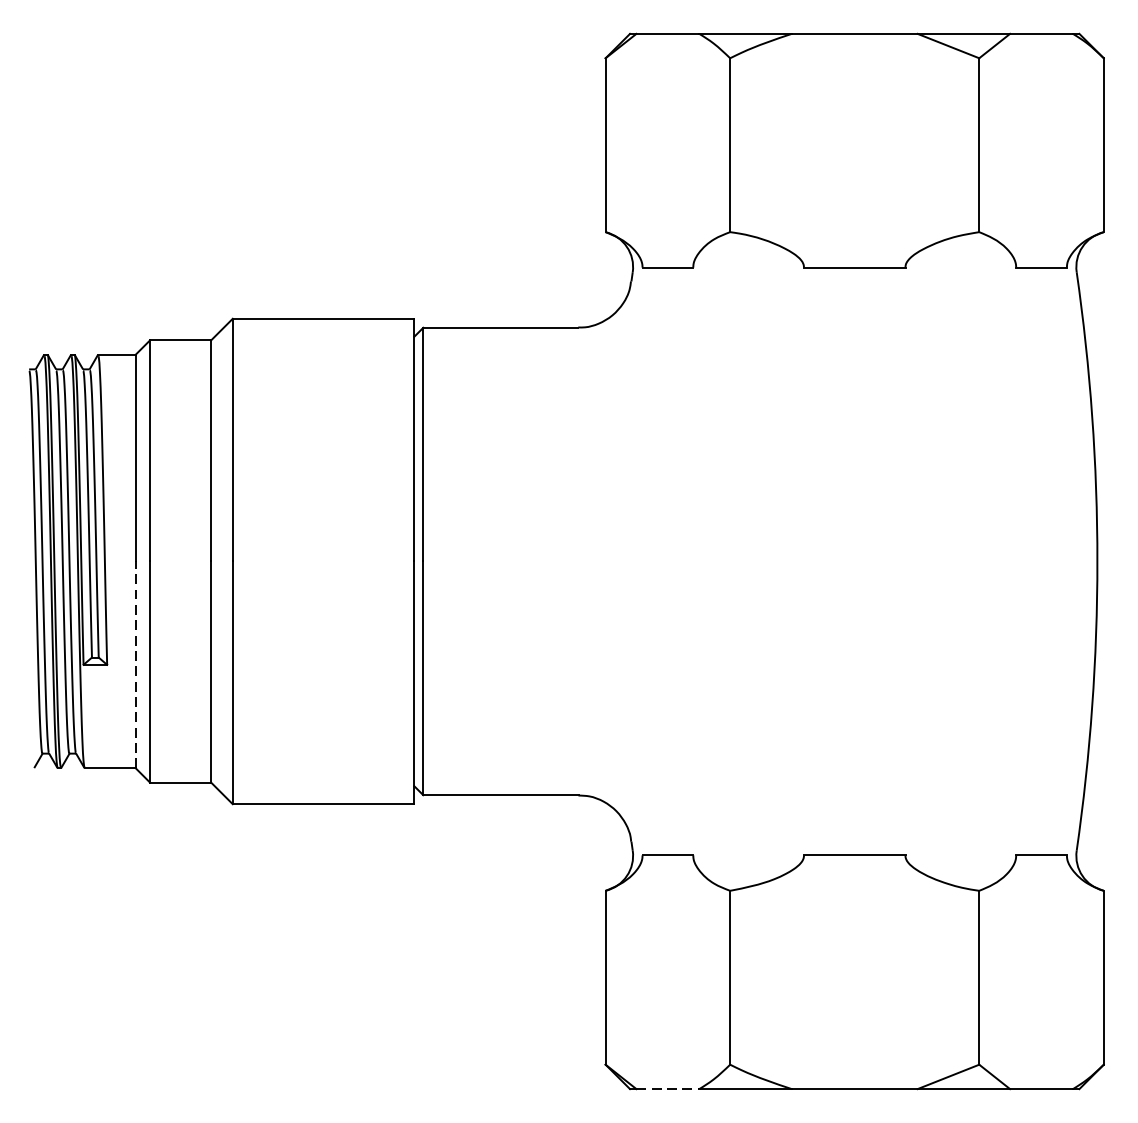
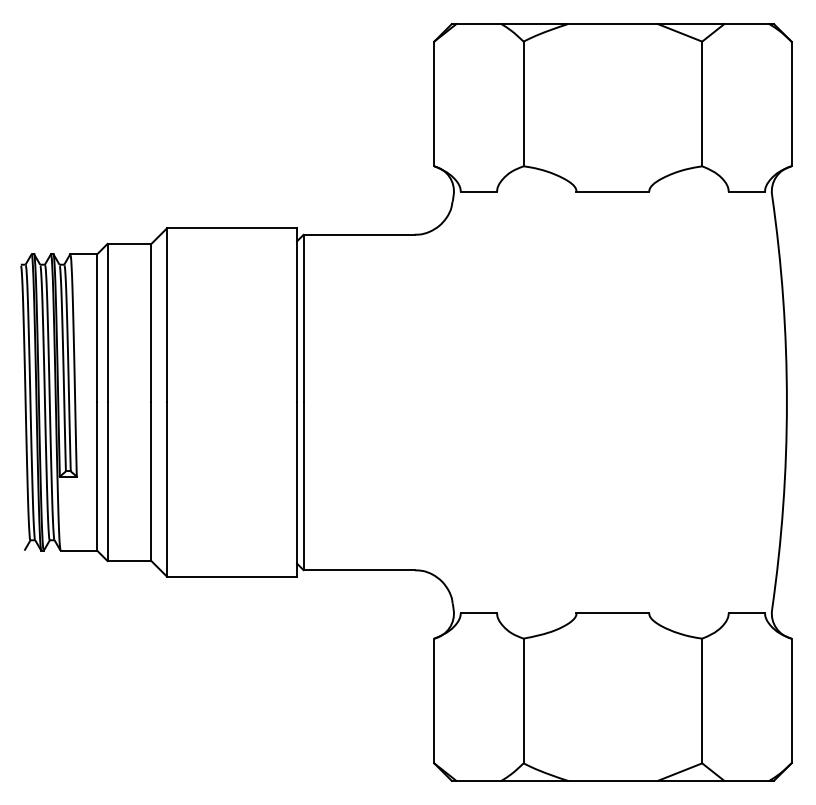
line: (136, 664) -> (97, 476), dashed -> solid
line: (667, 1088) -> (478, 780), dashed -> solid

